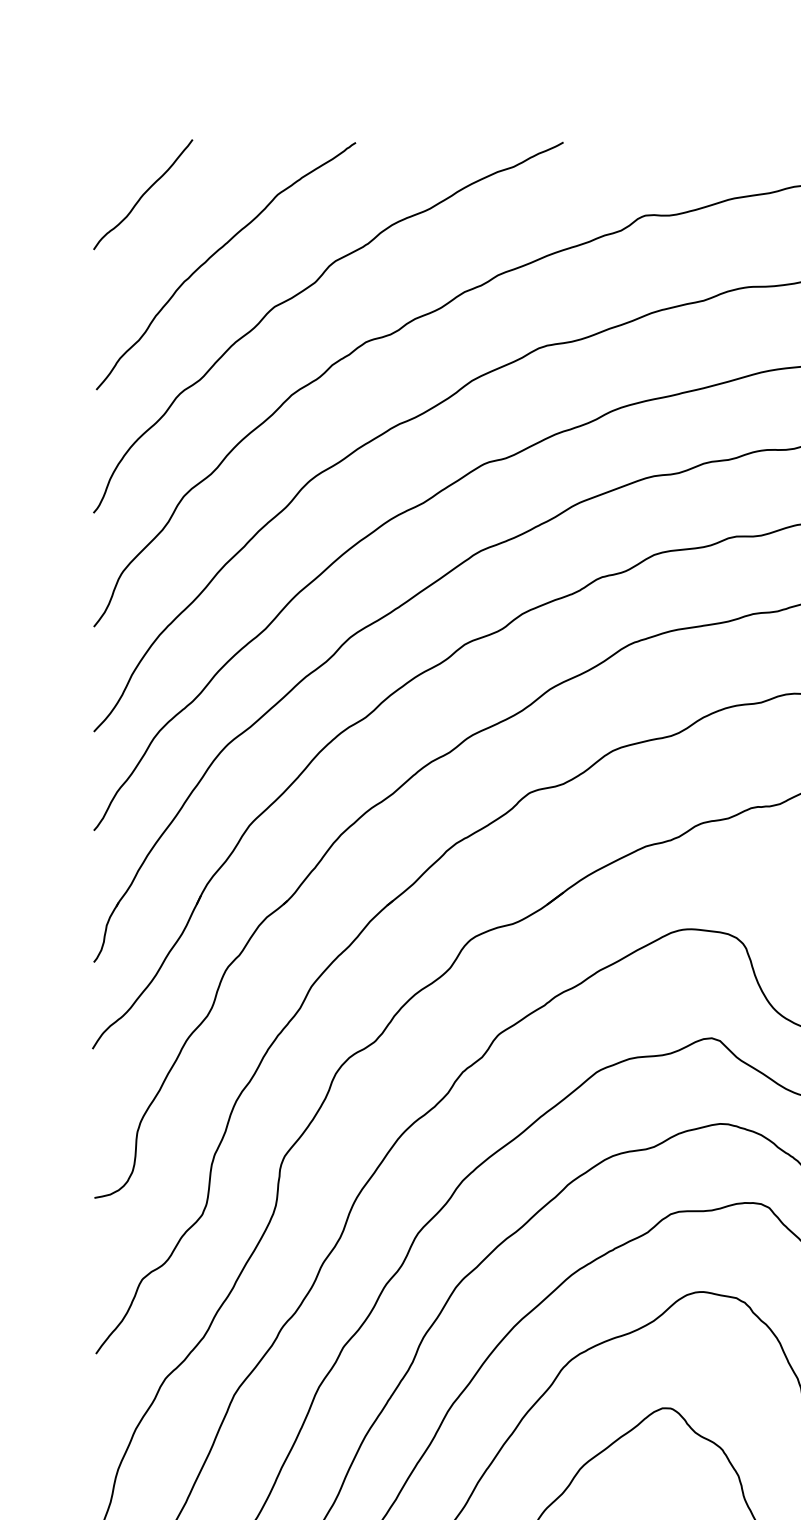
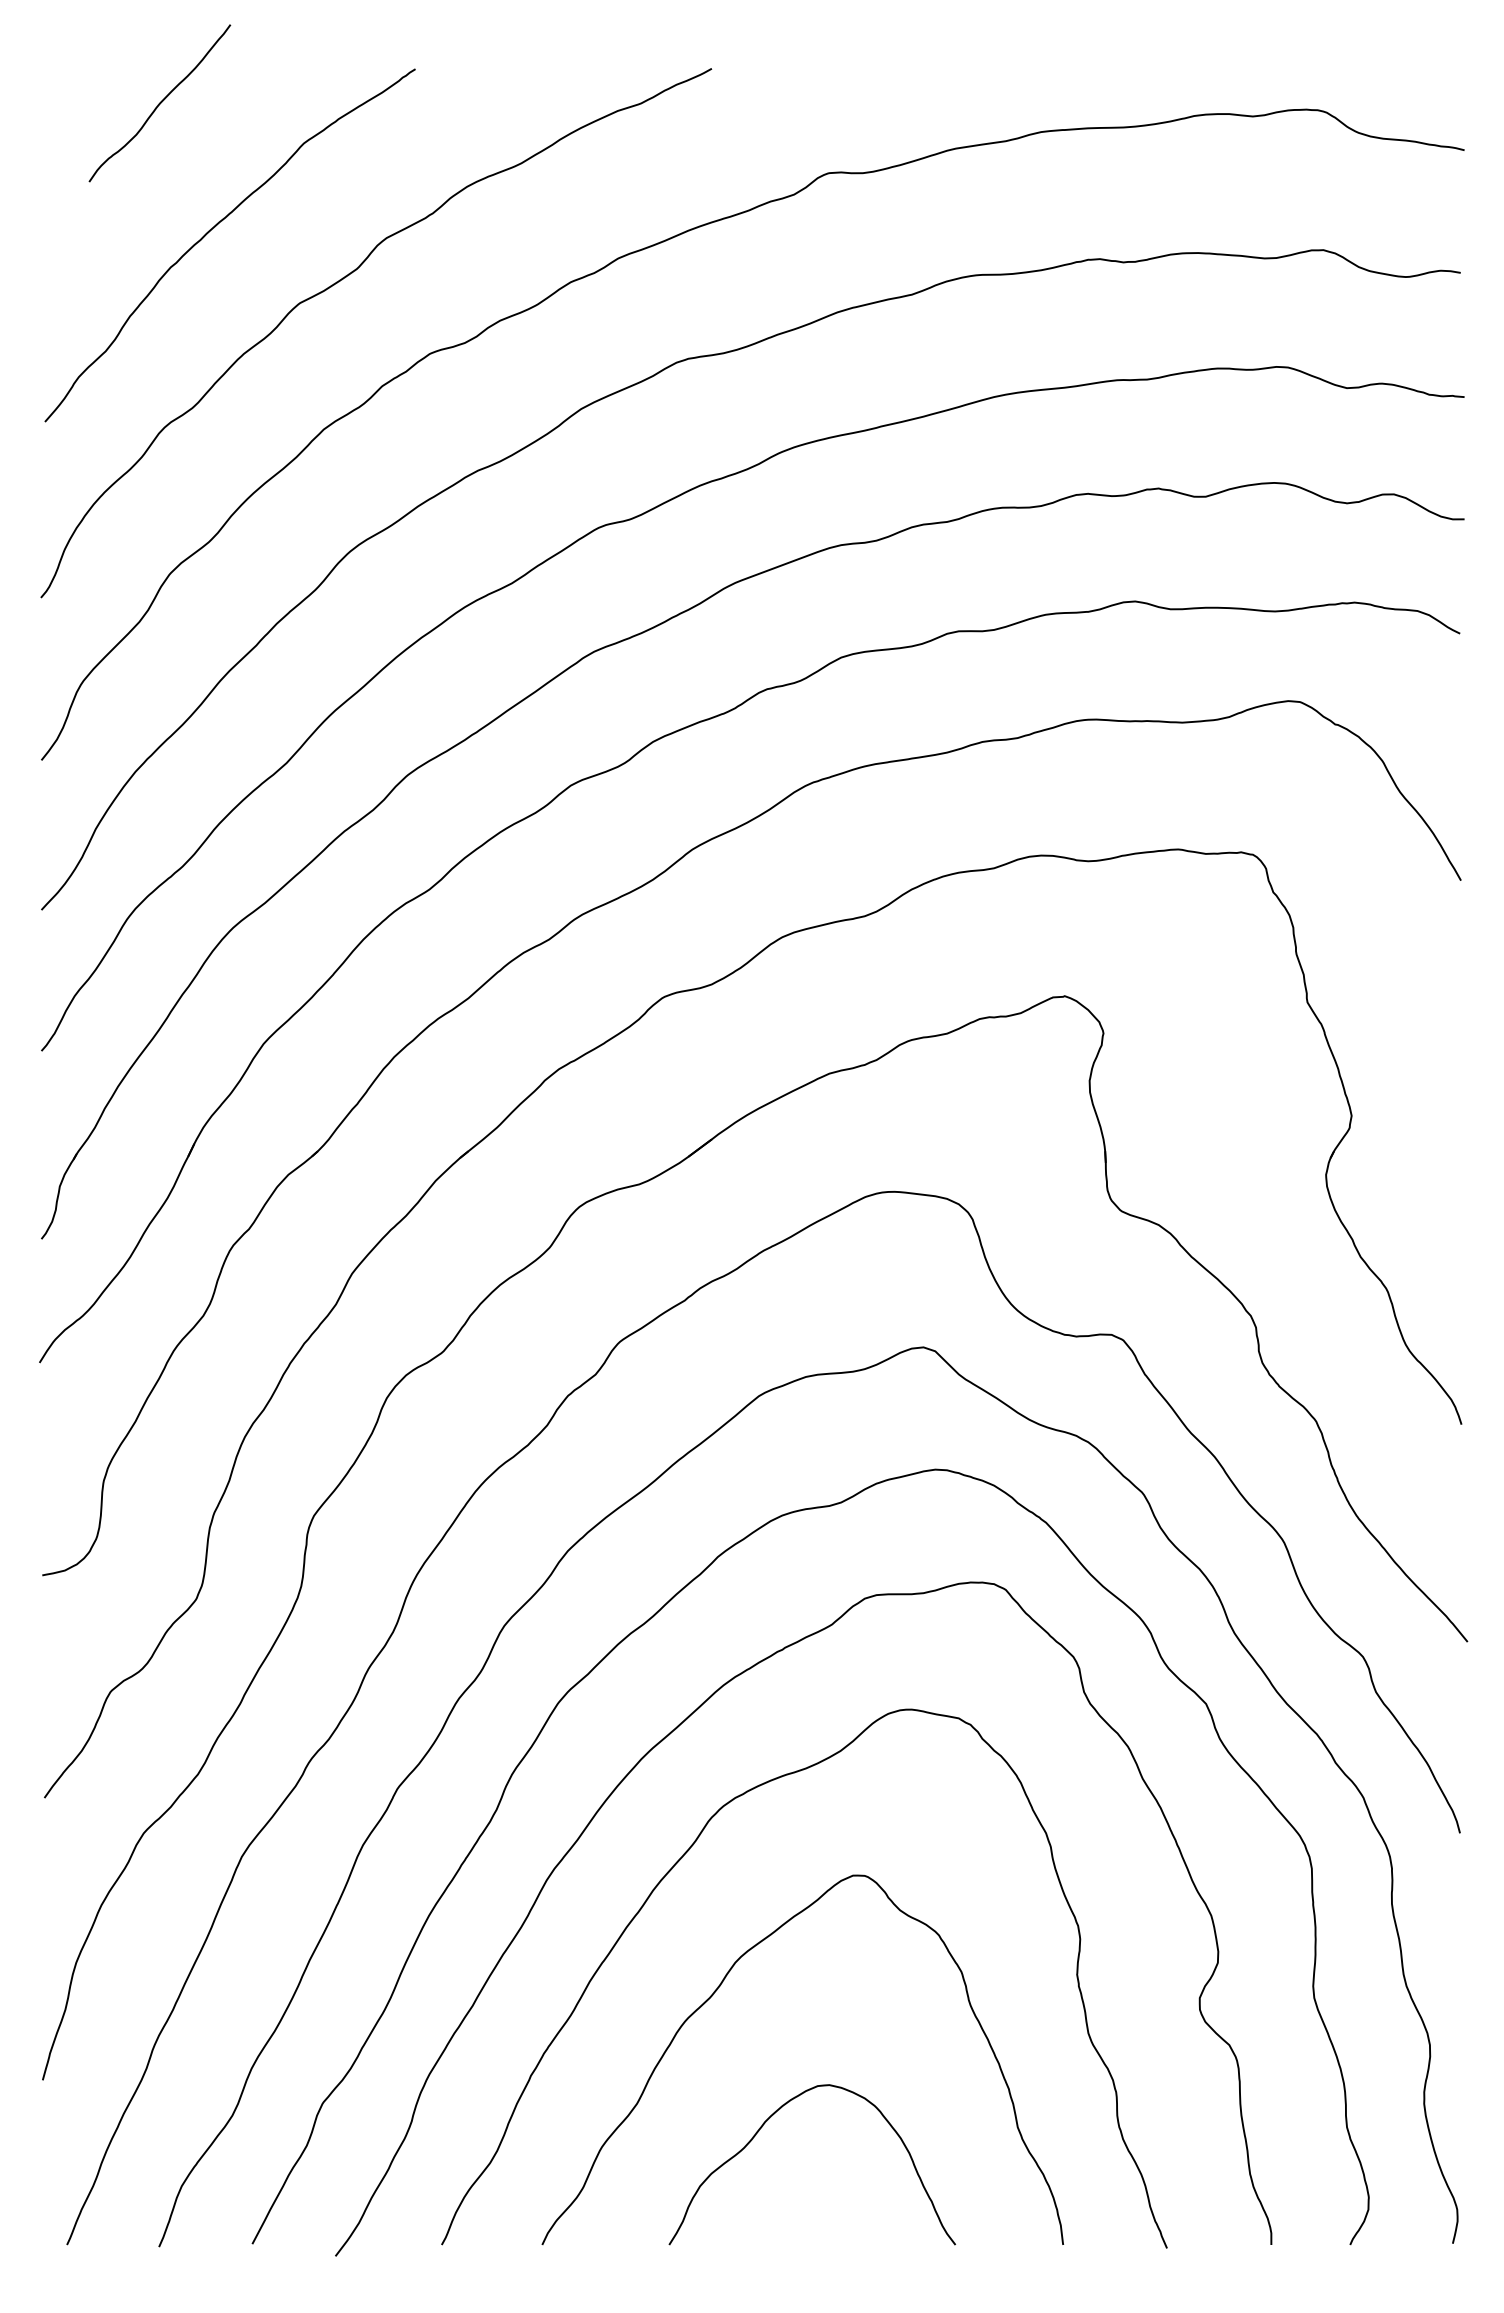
curve: (142, 194) -> (159, 103), moved

